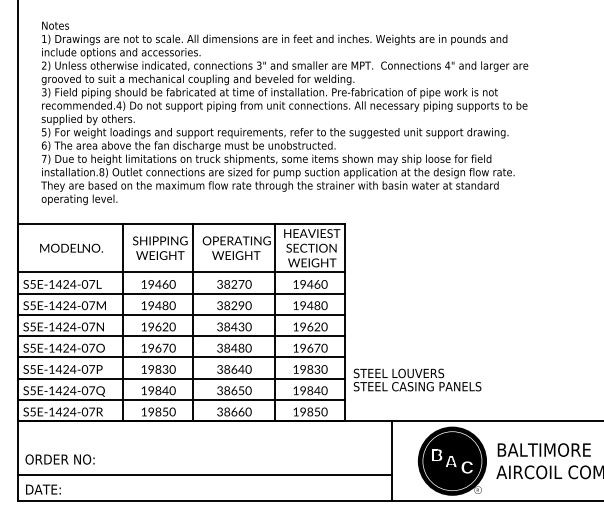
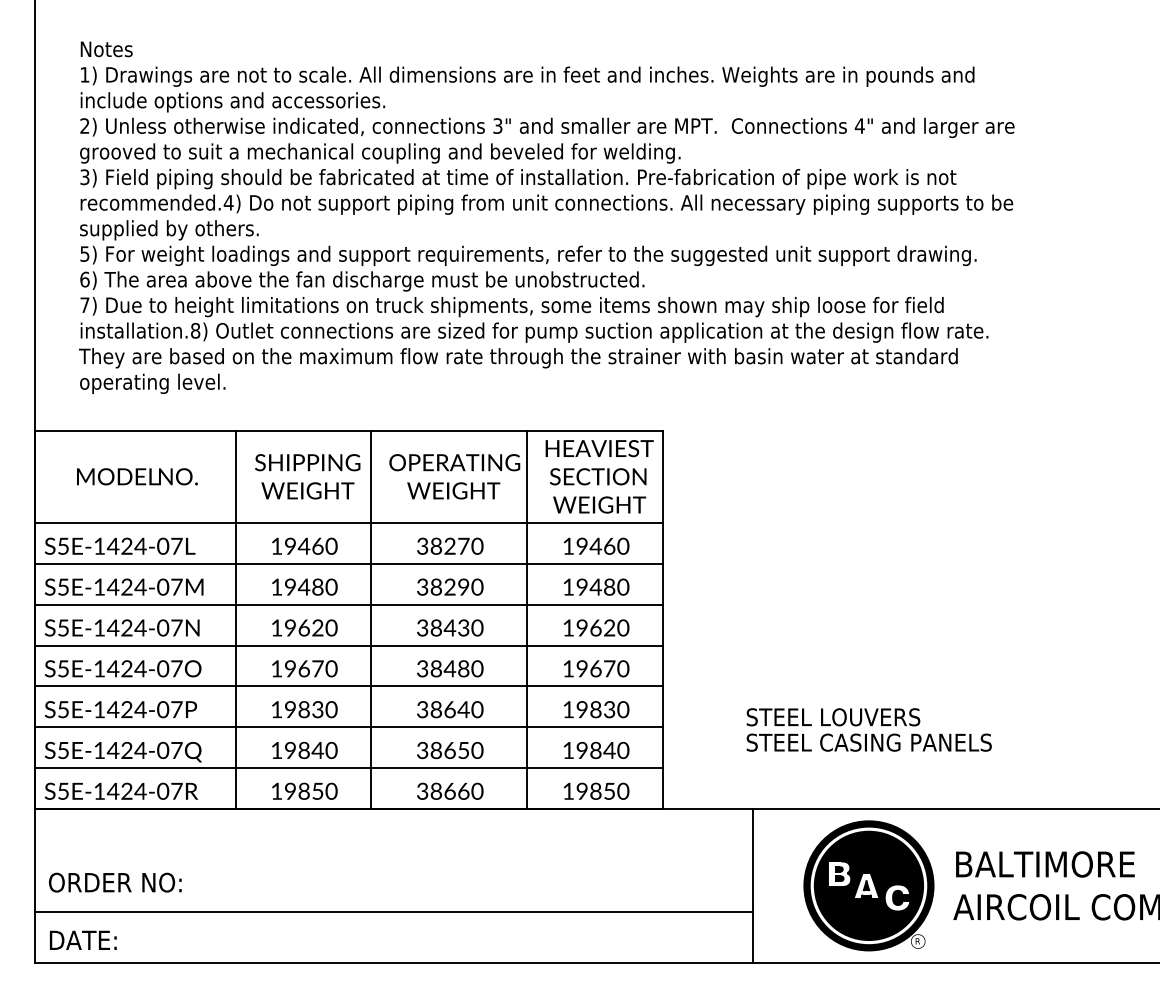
text: (417, 379) -> (869, 728), moved

